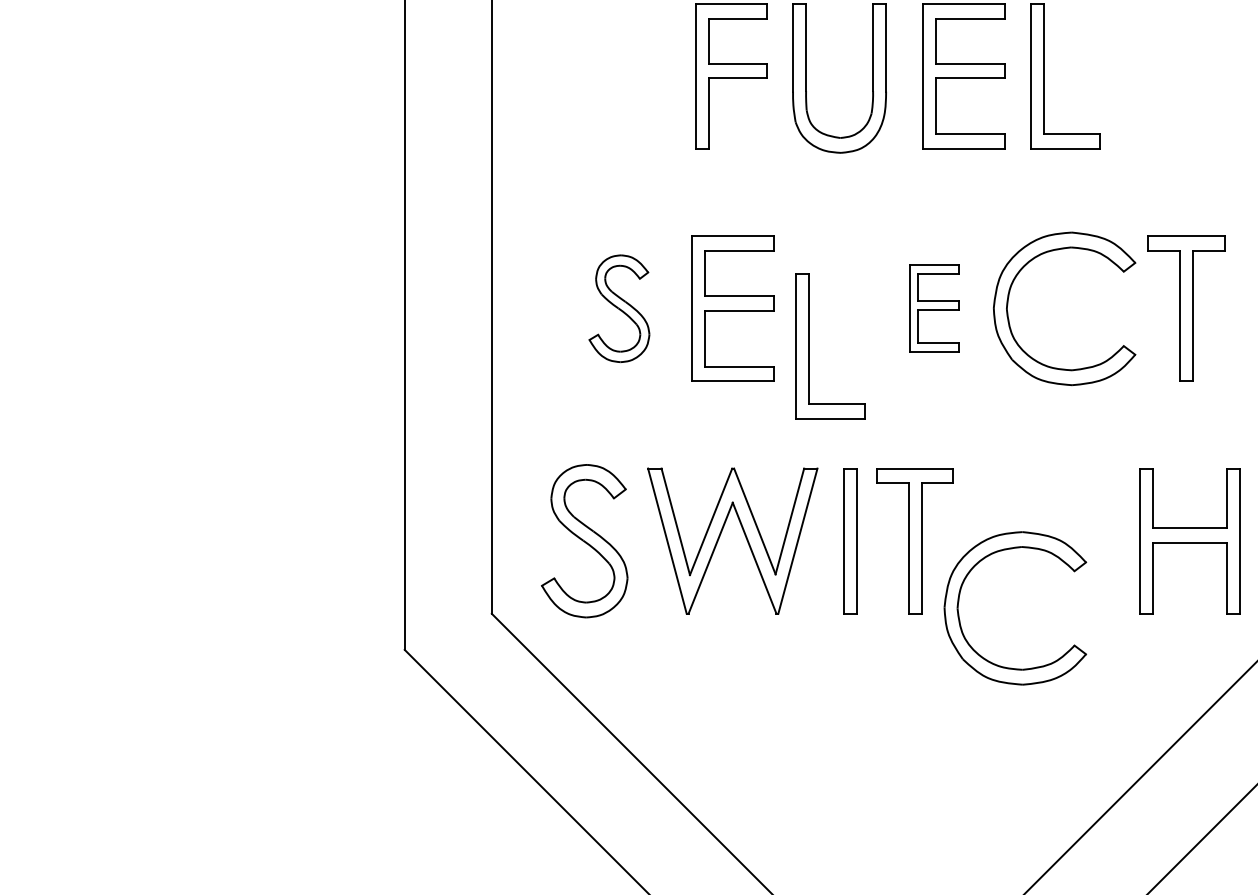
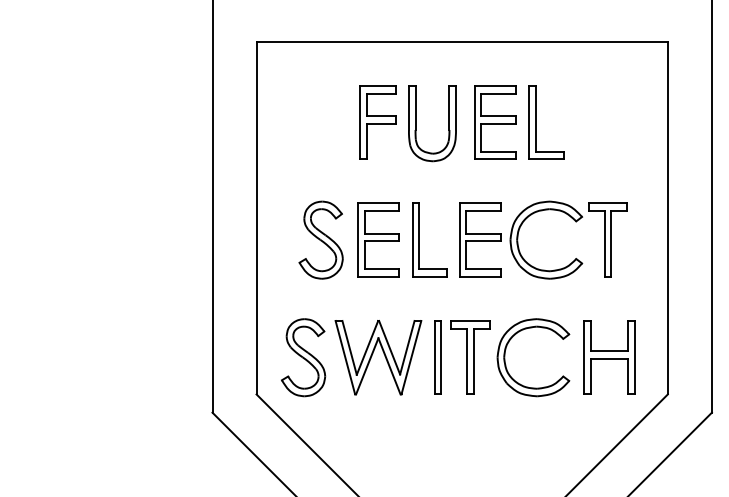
part: (618, 307) -> (320, 239), size x1.43
part: (934, 307) -> (480, 239), size x1.67
part: (809, 345) -> (419, 239), moved
part: (962, 621) -> (506, 364), moved

